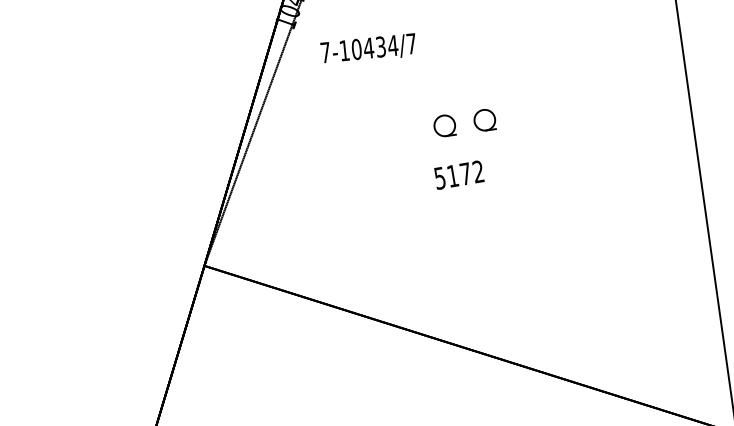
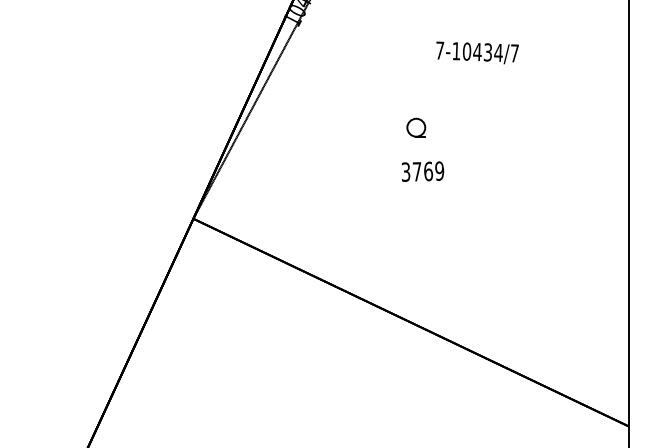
text: (368, 48) -> (477, 52), moved
part: (485, 119) -> (451, 127), removed
text: (460, 174) -> (423, 171), 5172 -> 3769

